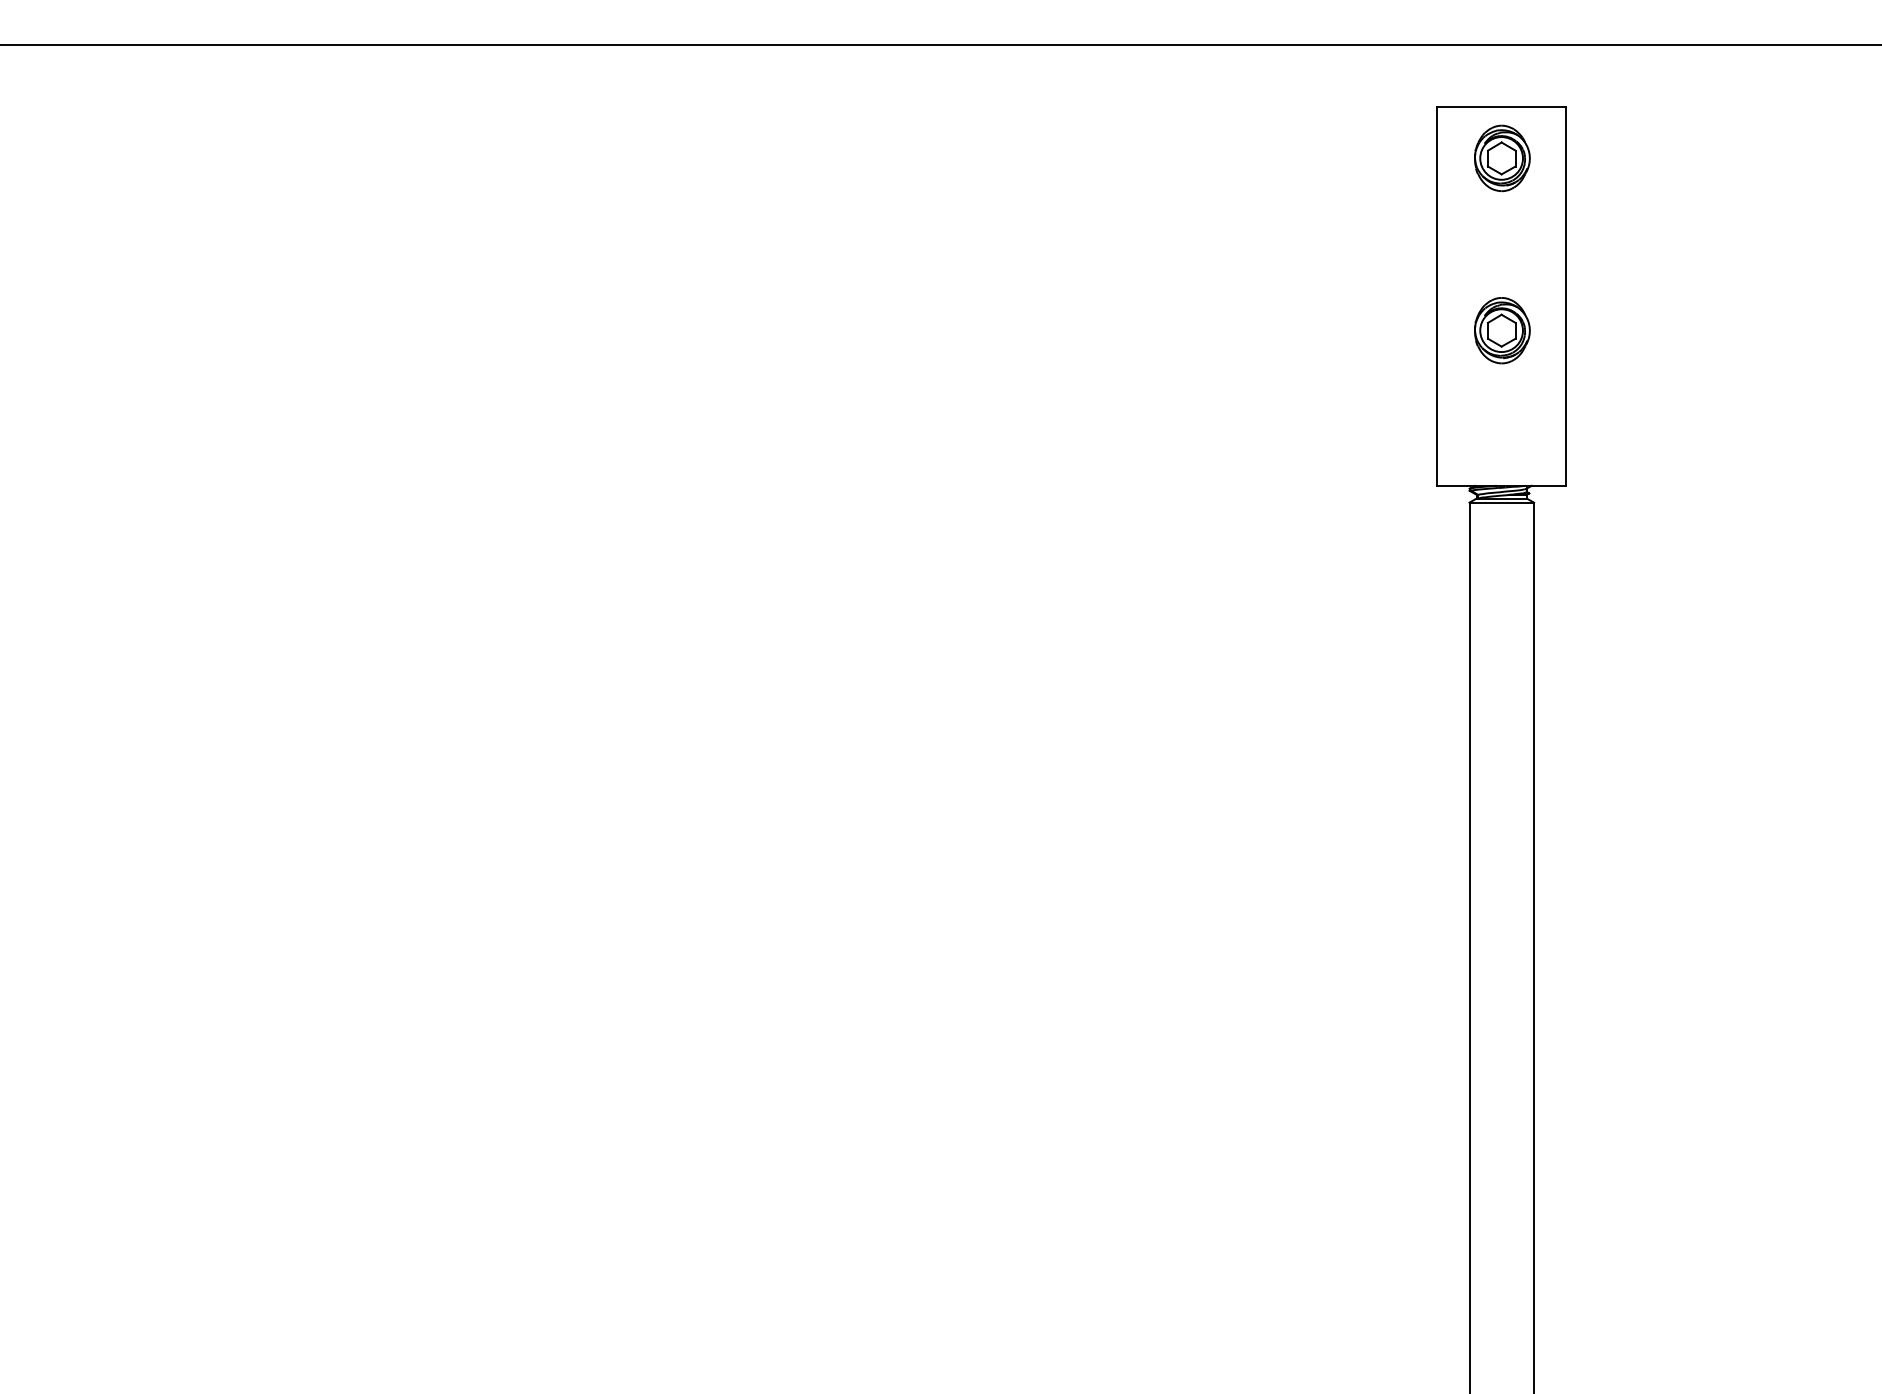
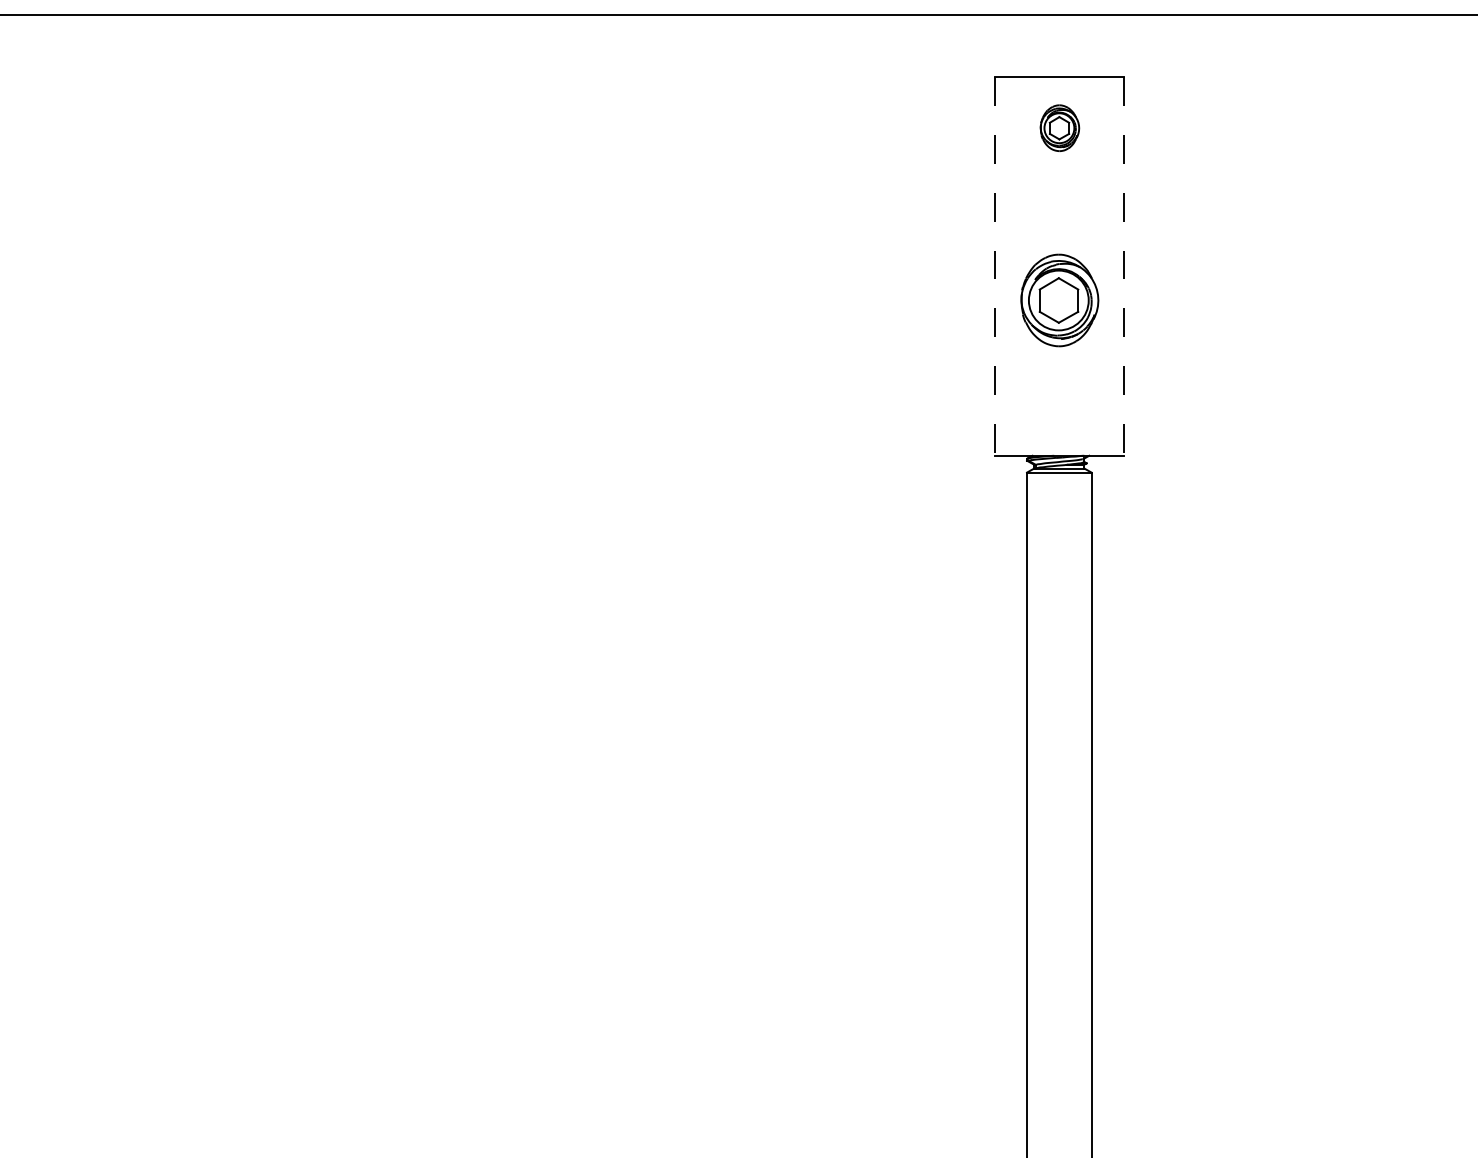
part: (1502, 157) -> (1060, 127), size x0.7
line: (1437, 296) -> (995, 266), solid -> dashed
line: (1566, 296) -> (1124, 266), solid -> dashed
part: (1502, 330) -> (1060, 300), size x1.4

